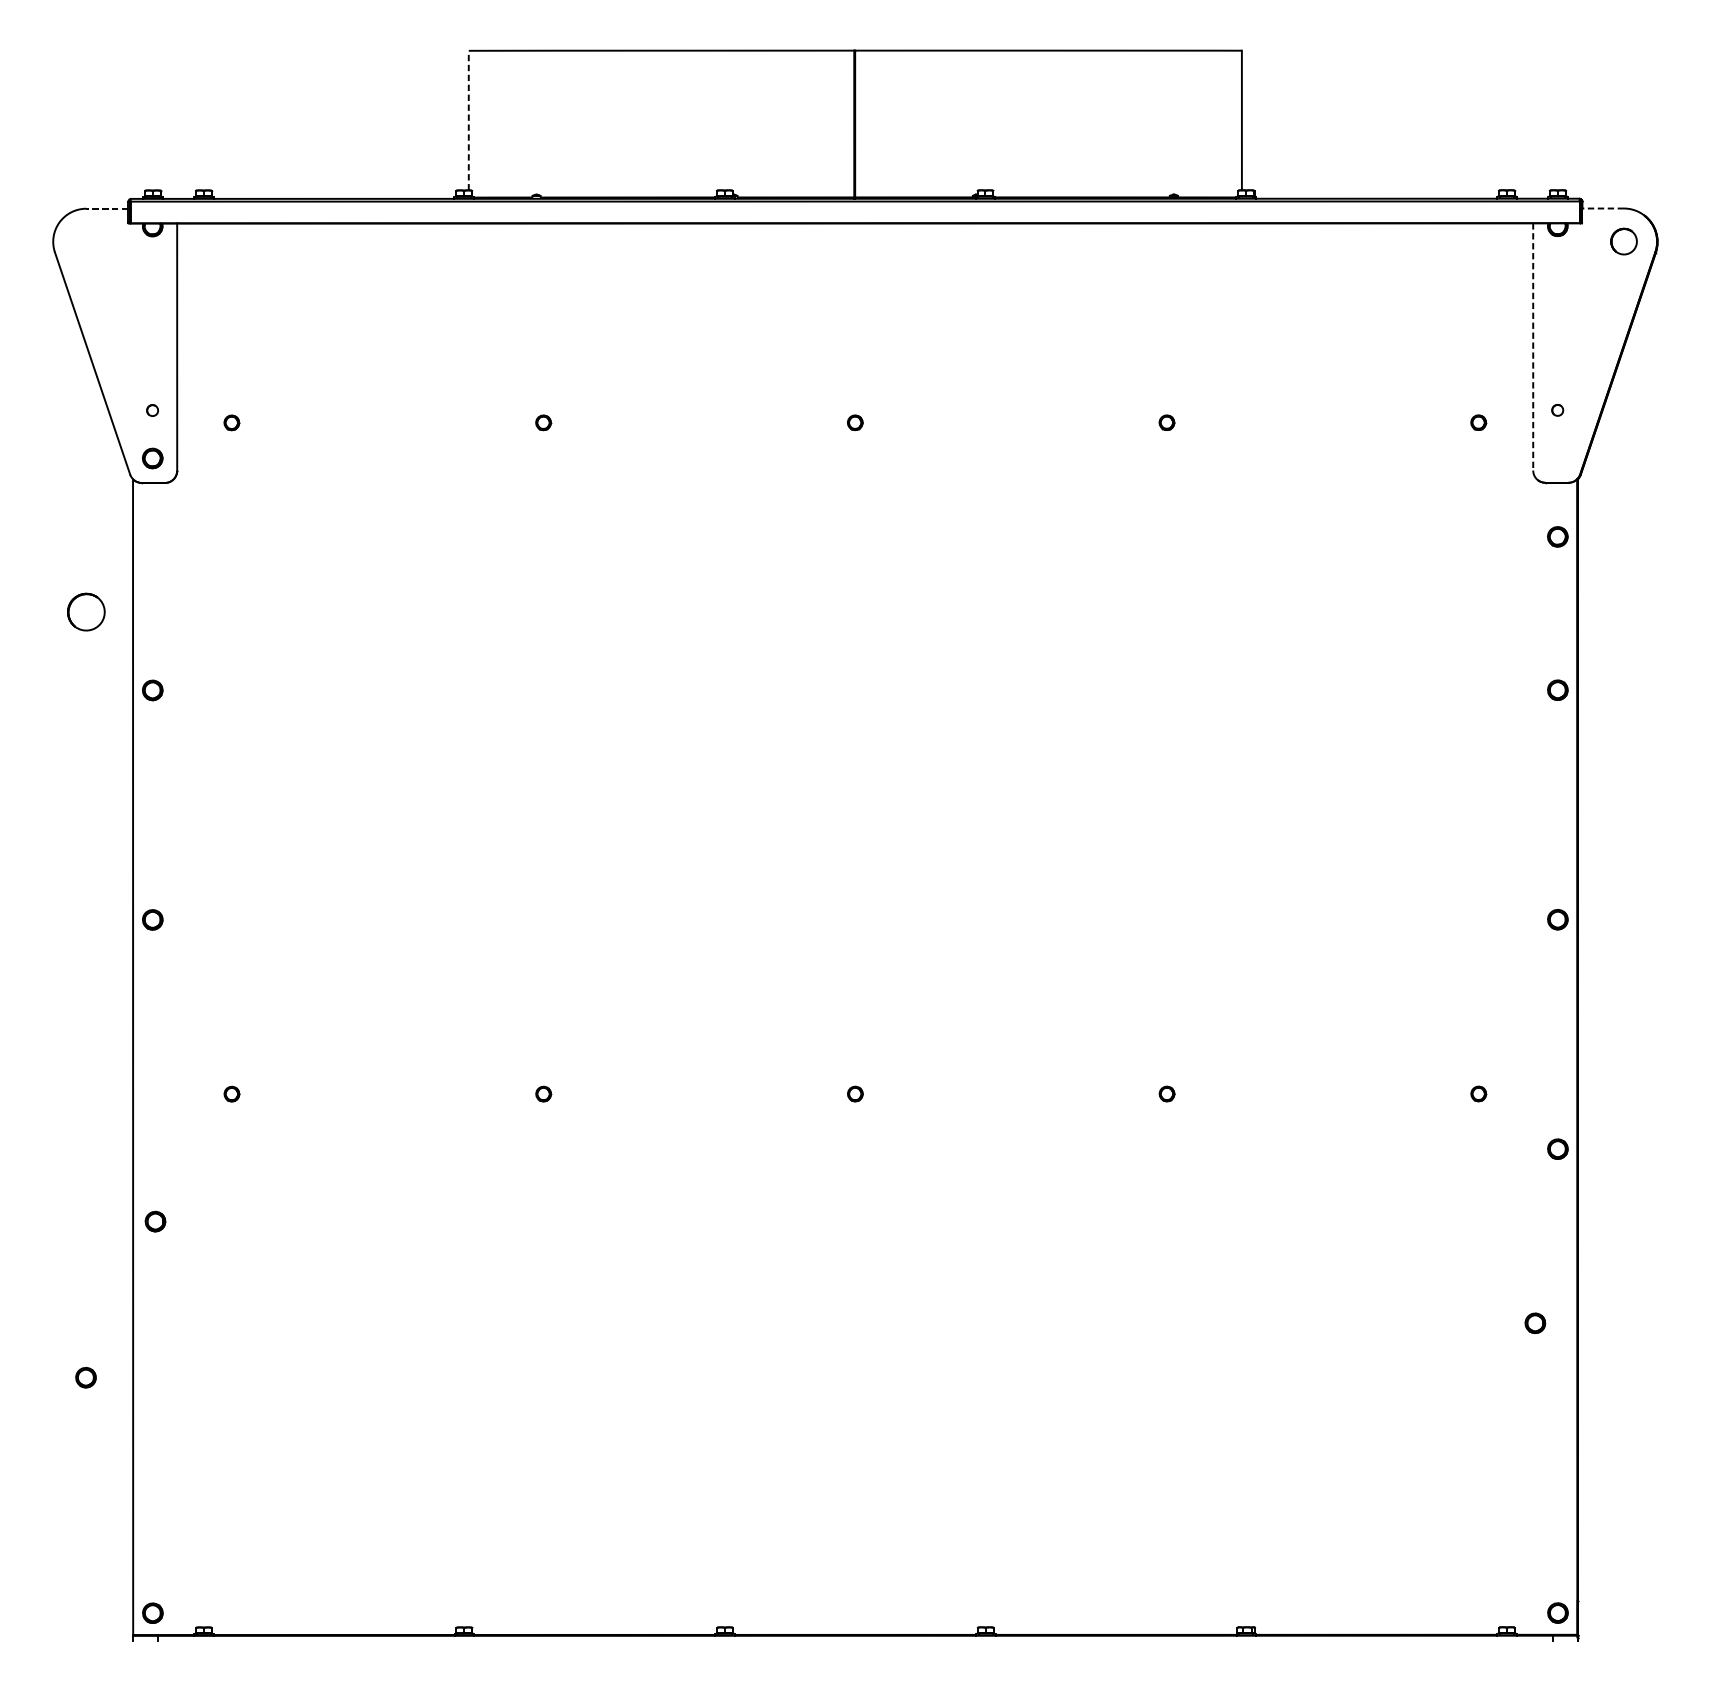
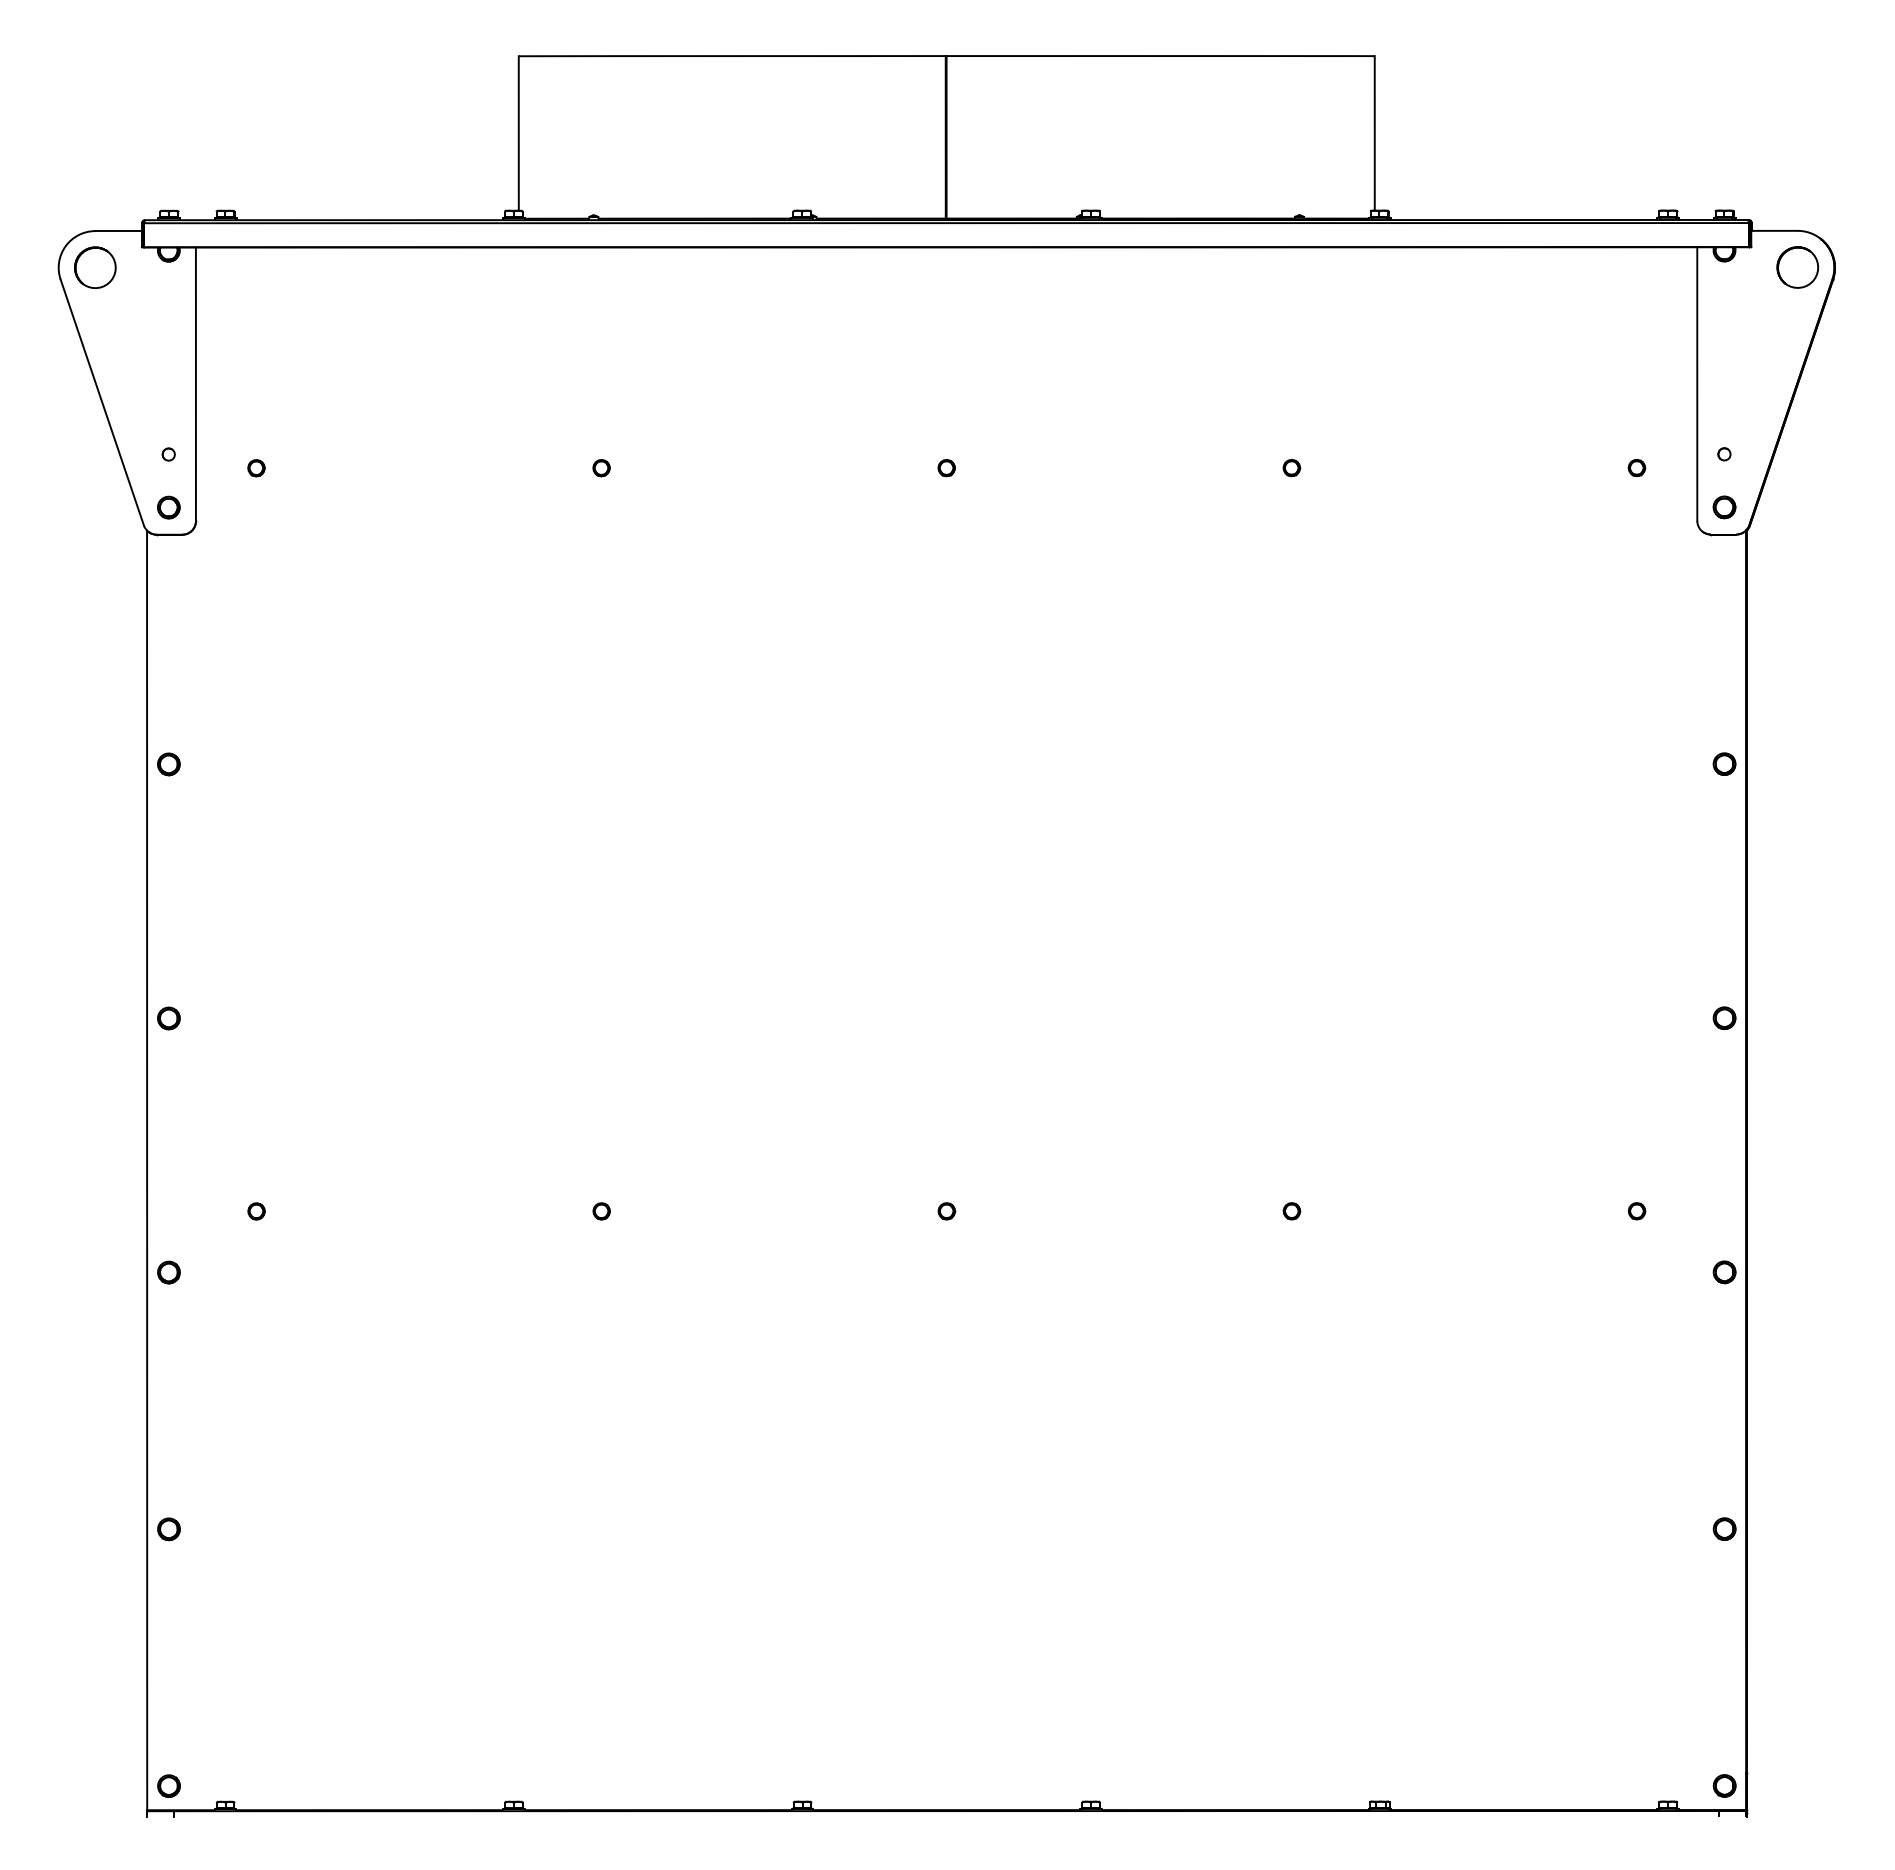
line: (468, 120) -> (518, 133), dashed -> solid
line: (1602, 208) -> (1774, 230), dashed -> solid
line: (107, 209) -> (118, 231), dashed -> solid
part: (1623, 241) -> (1797, 267), size x1.43
line: (1533, 347) -> (1697, 384), dashed -> solid
part: (1557, 536) -> (1724, 507), moved
part: (86, 611) -> (95, 267), moved
part: (155, 1221) -> (168, 1272), moved
part: (1535, 1322) -> (1724, 1528), moved
part: (85, 1377) -> (168, 1529), moved

